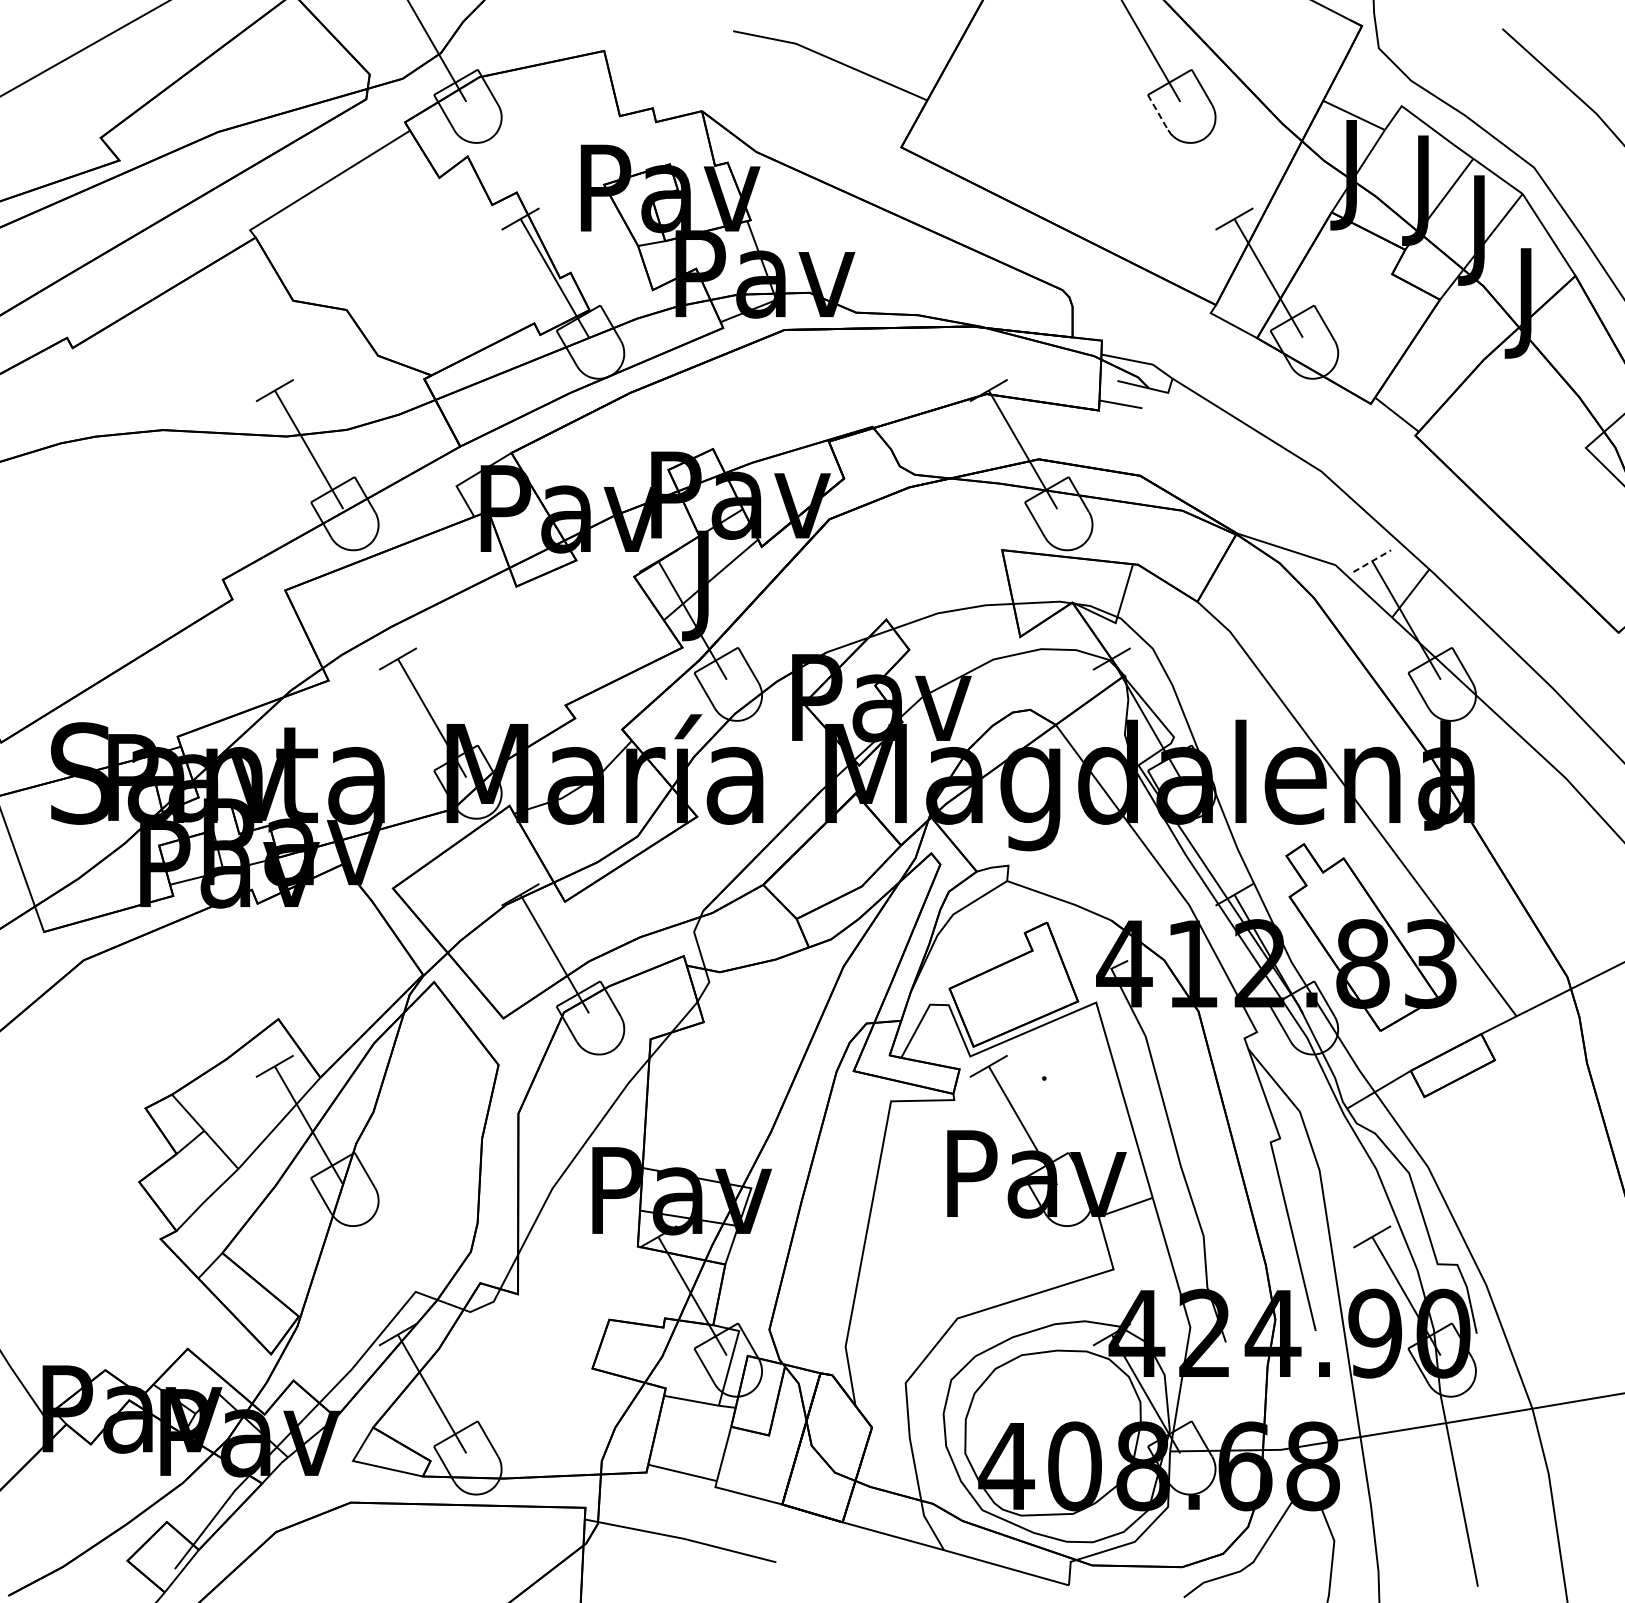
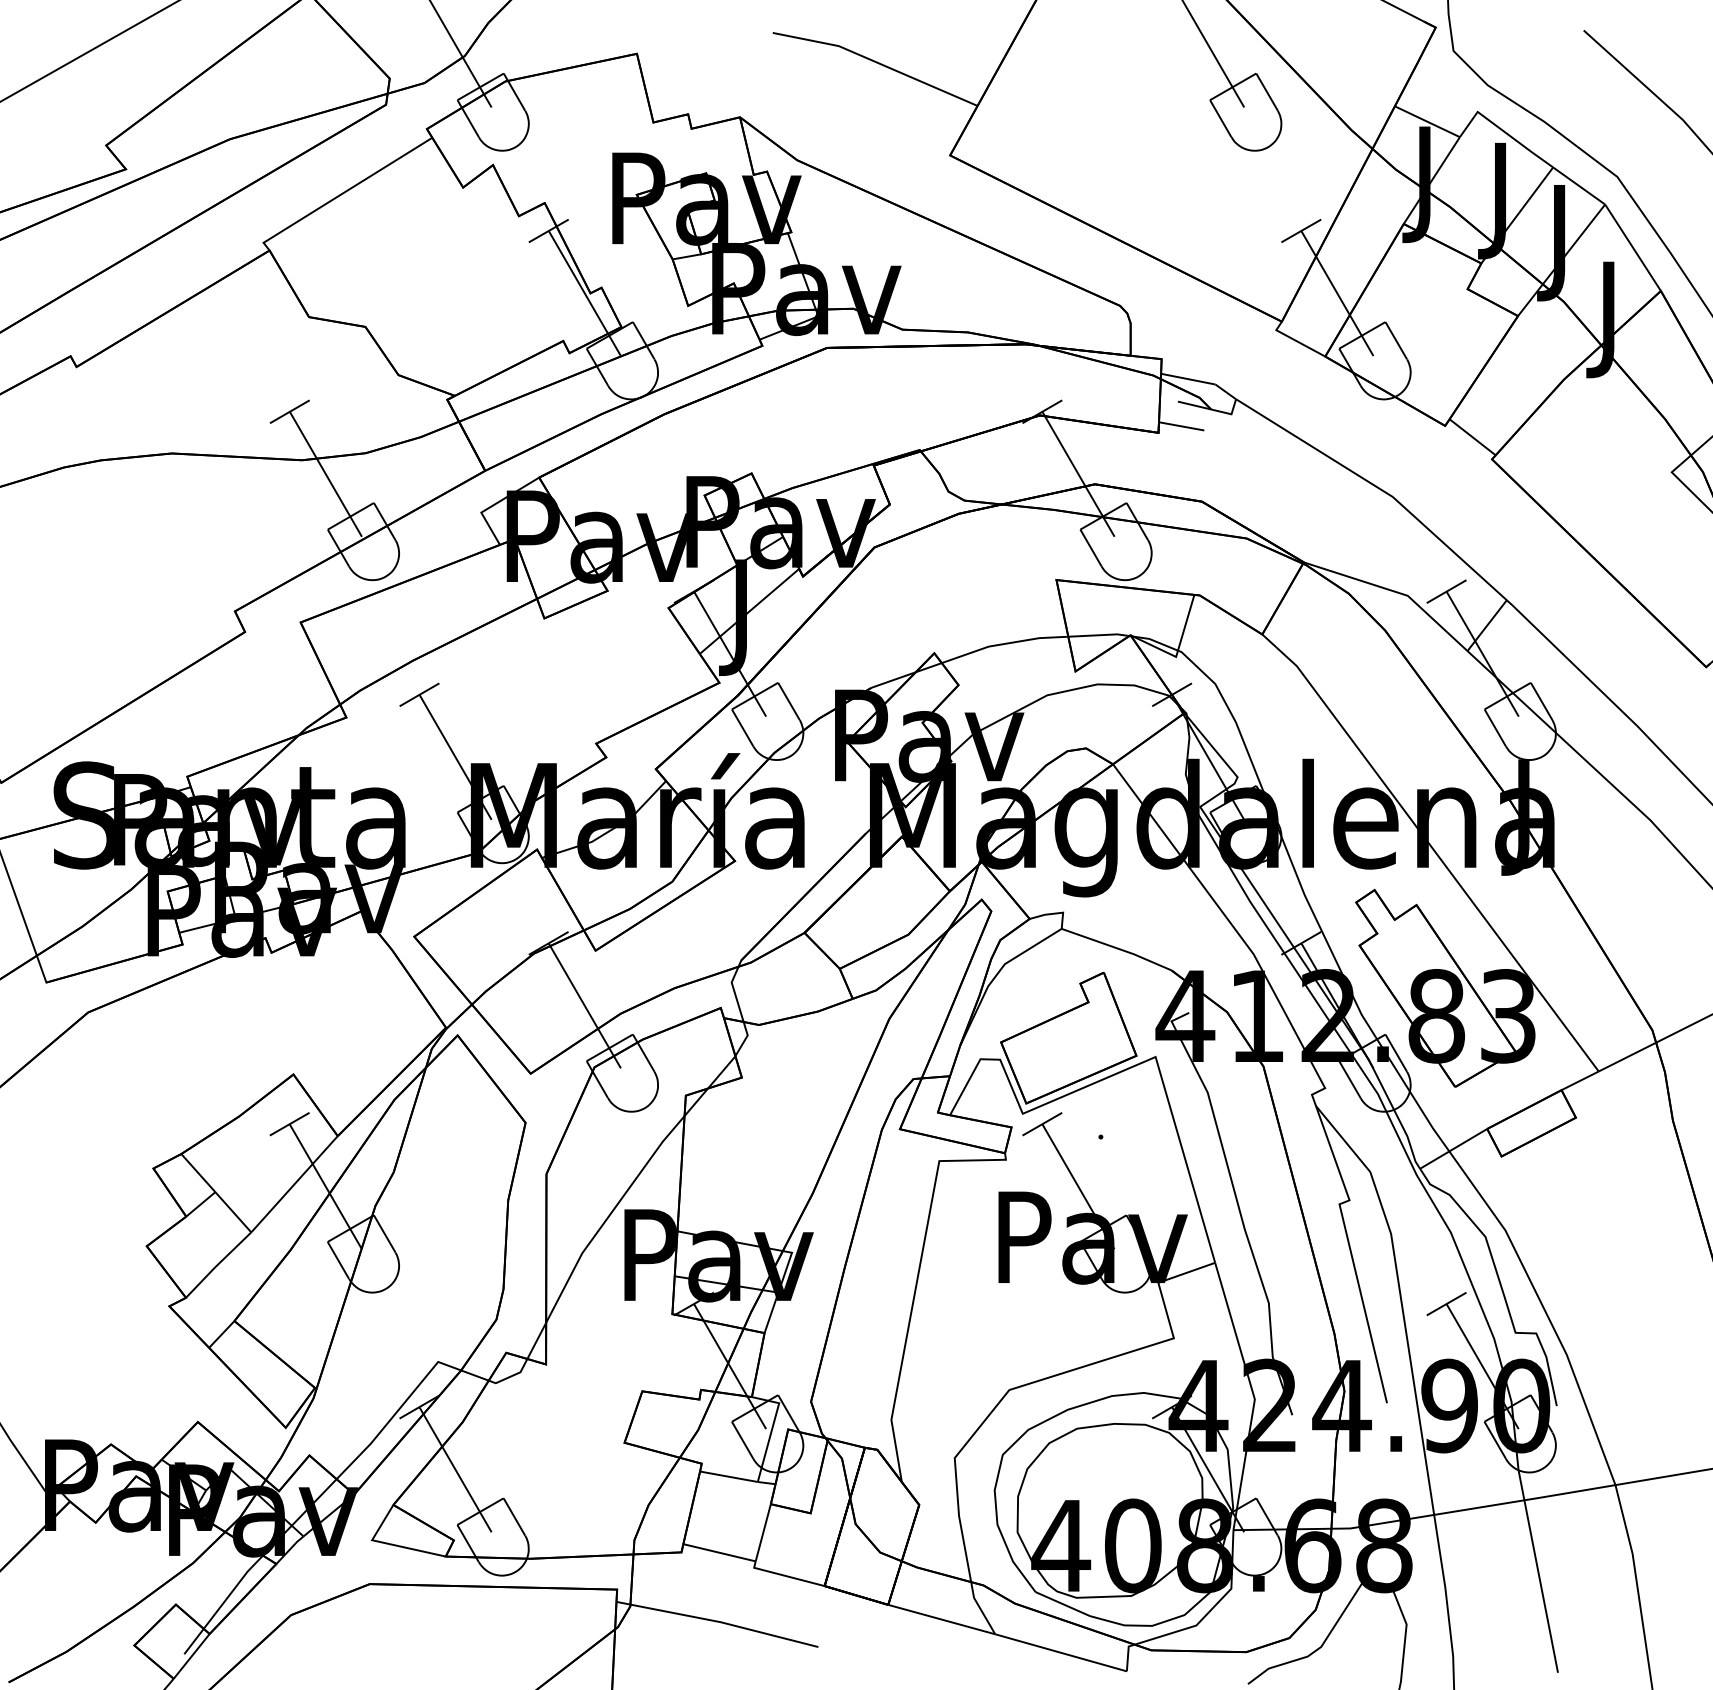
line: (1157, 113) -> (1220, 119), dashed -> solid
line: (1372, 561) -> (1446, 591), dashed -> solid

